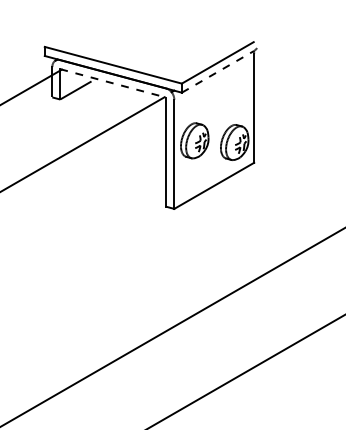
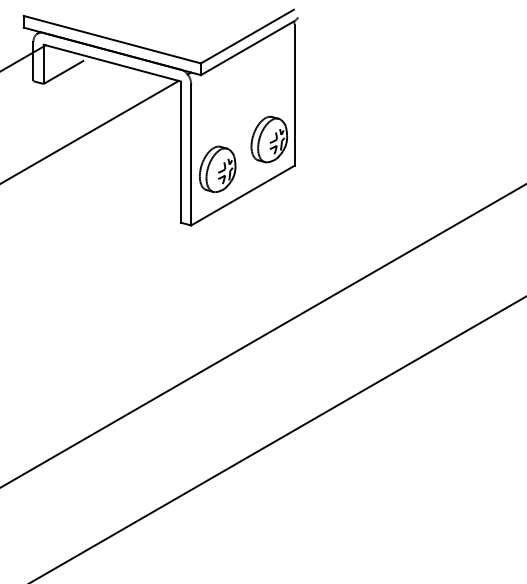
line: (217, 72) -> (247, 48), dashed -> solid
line: (113, 83) -> (112, 63), dashed -> solid
part: (194, 140) -> (217, 169), moved

